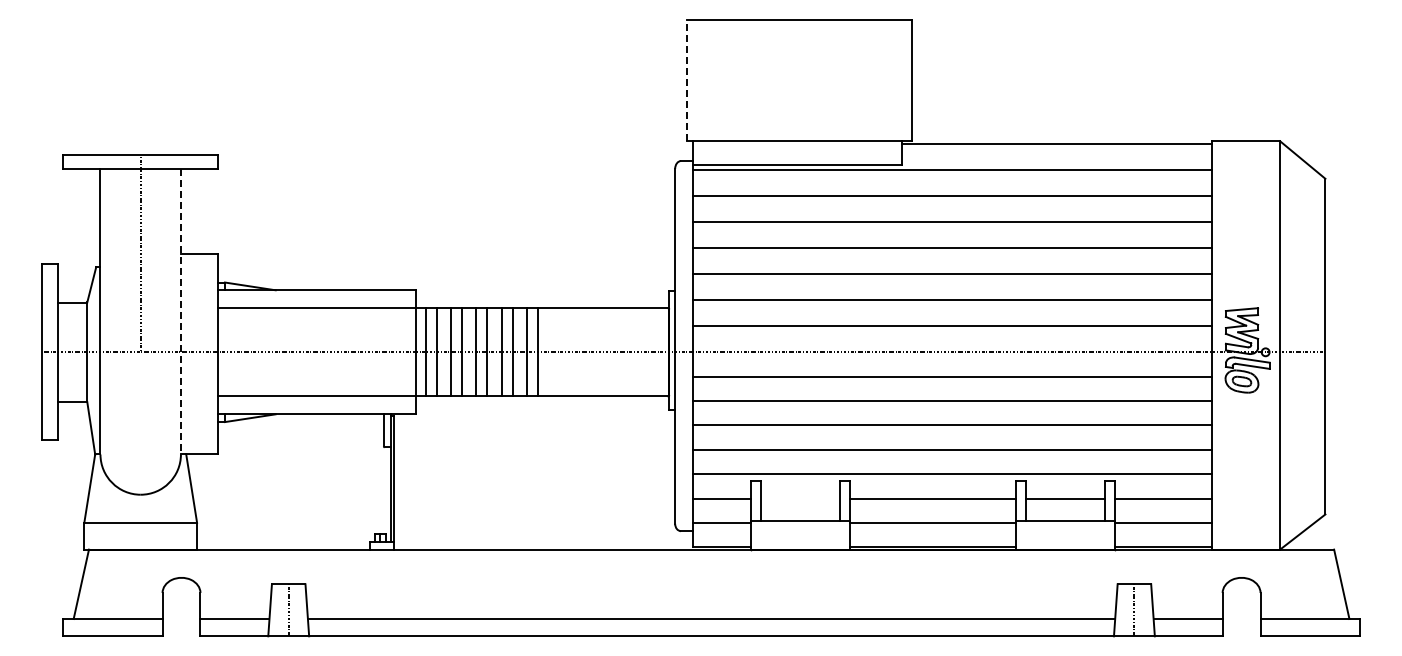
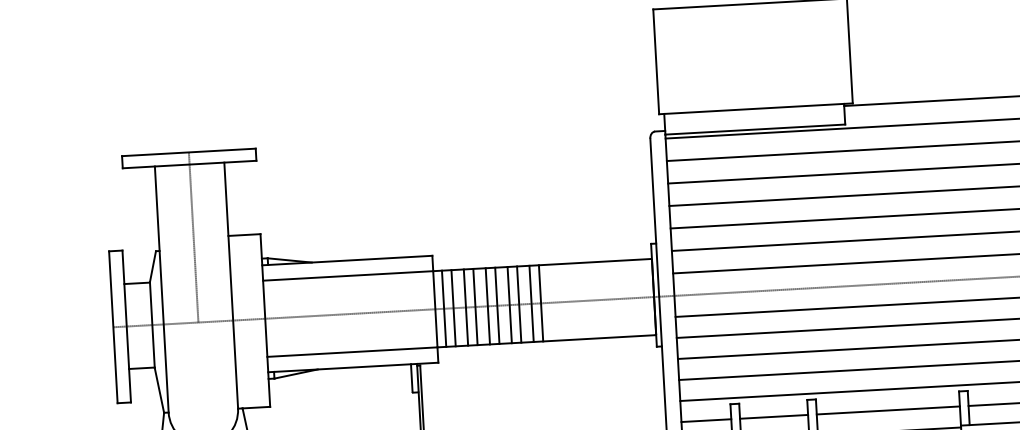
line: (686, 80) -> (655, 61), dashed -> solid
line: (181, 311) -> (231, 285), dashed -> solid
line: (799, 498) -> (773, 416), added

